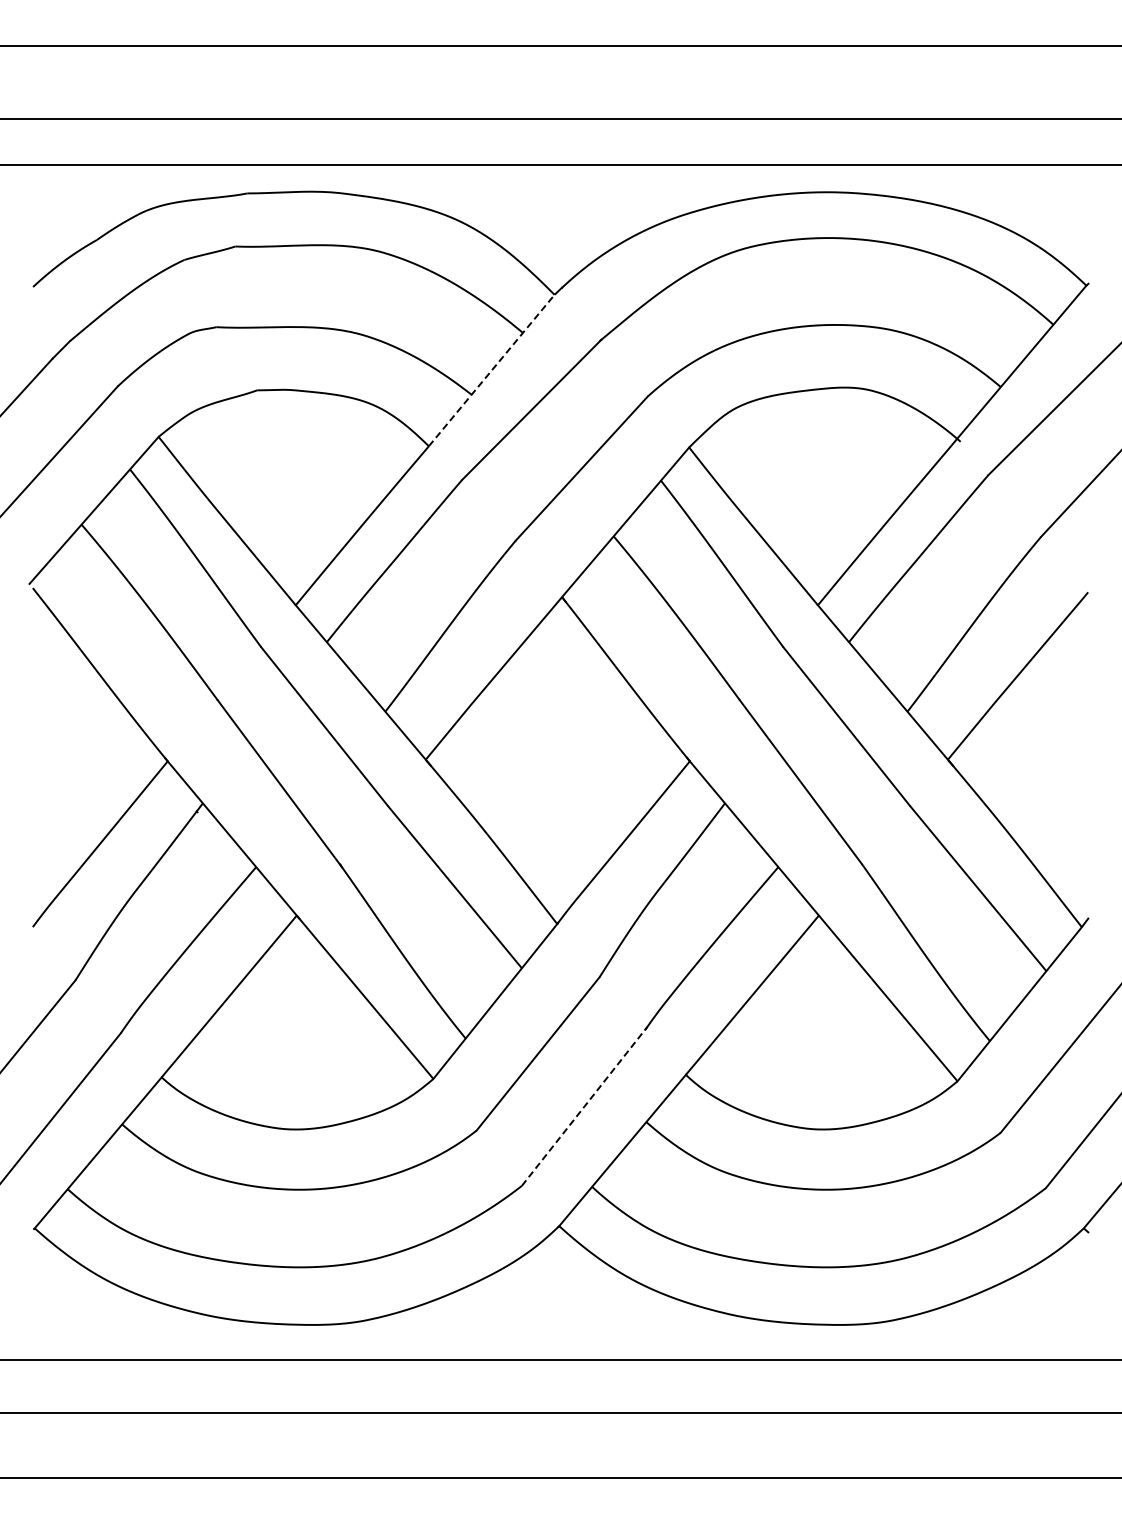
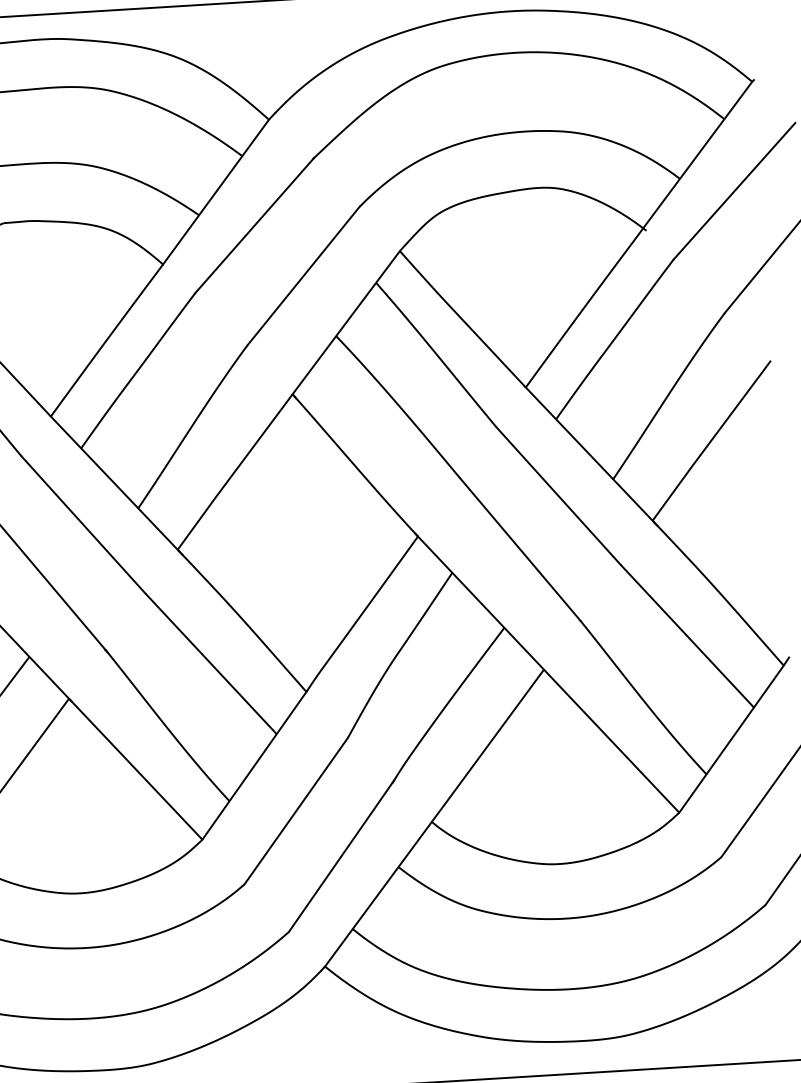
line: (492, 370) -> (216, 192), dashed -> solid
line: (584, 1106) -> (341, 856), dashed -> solid

